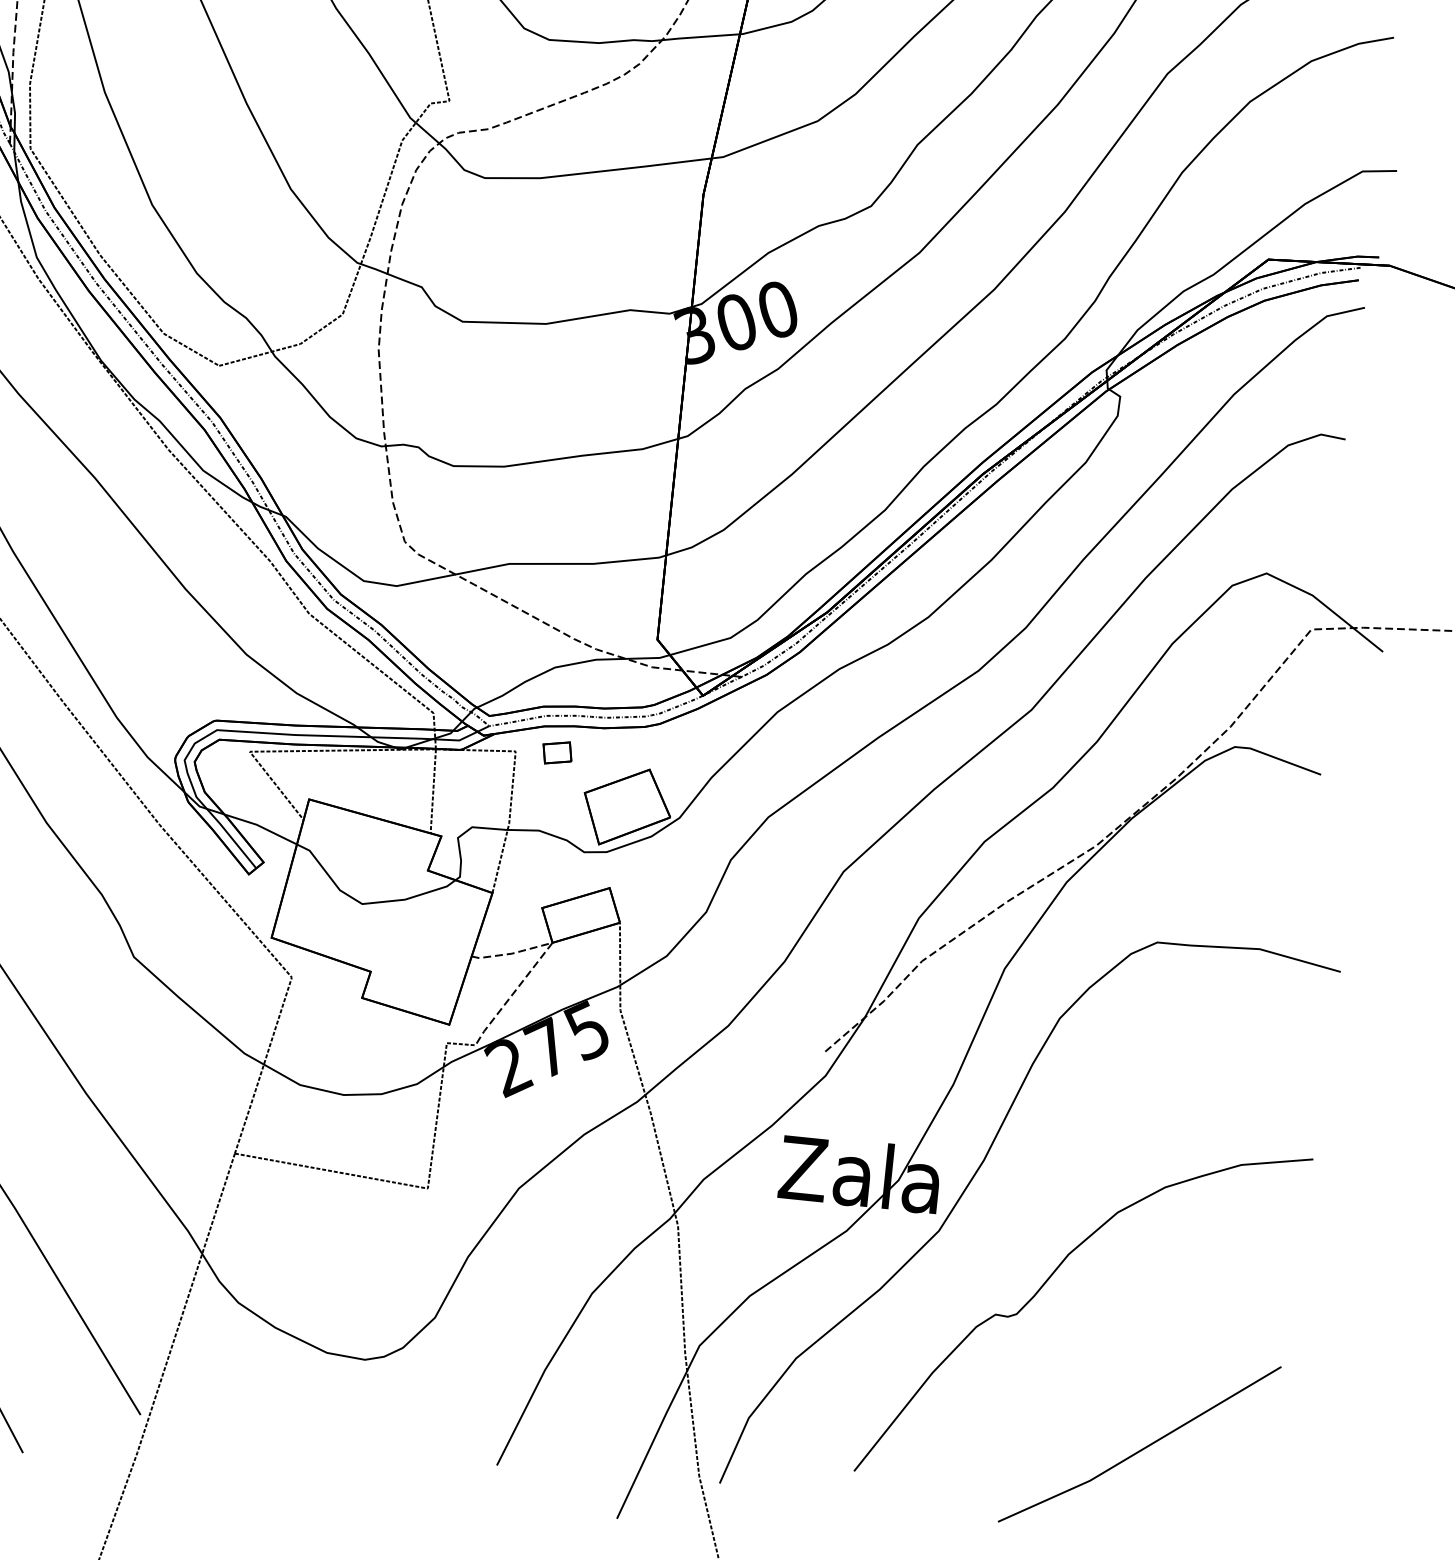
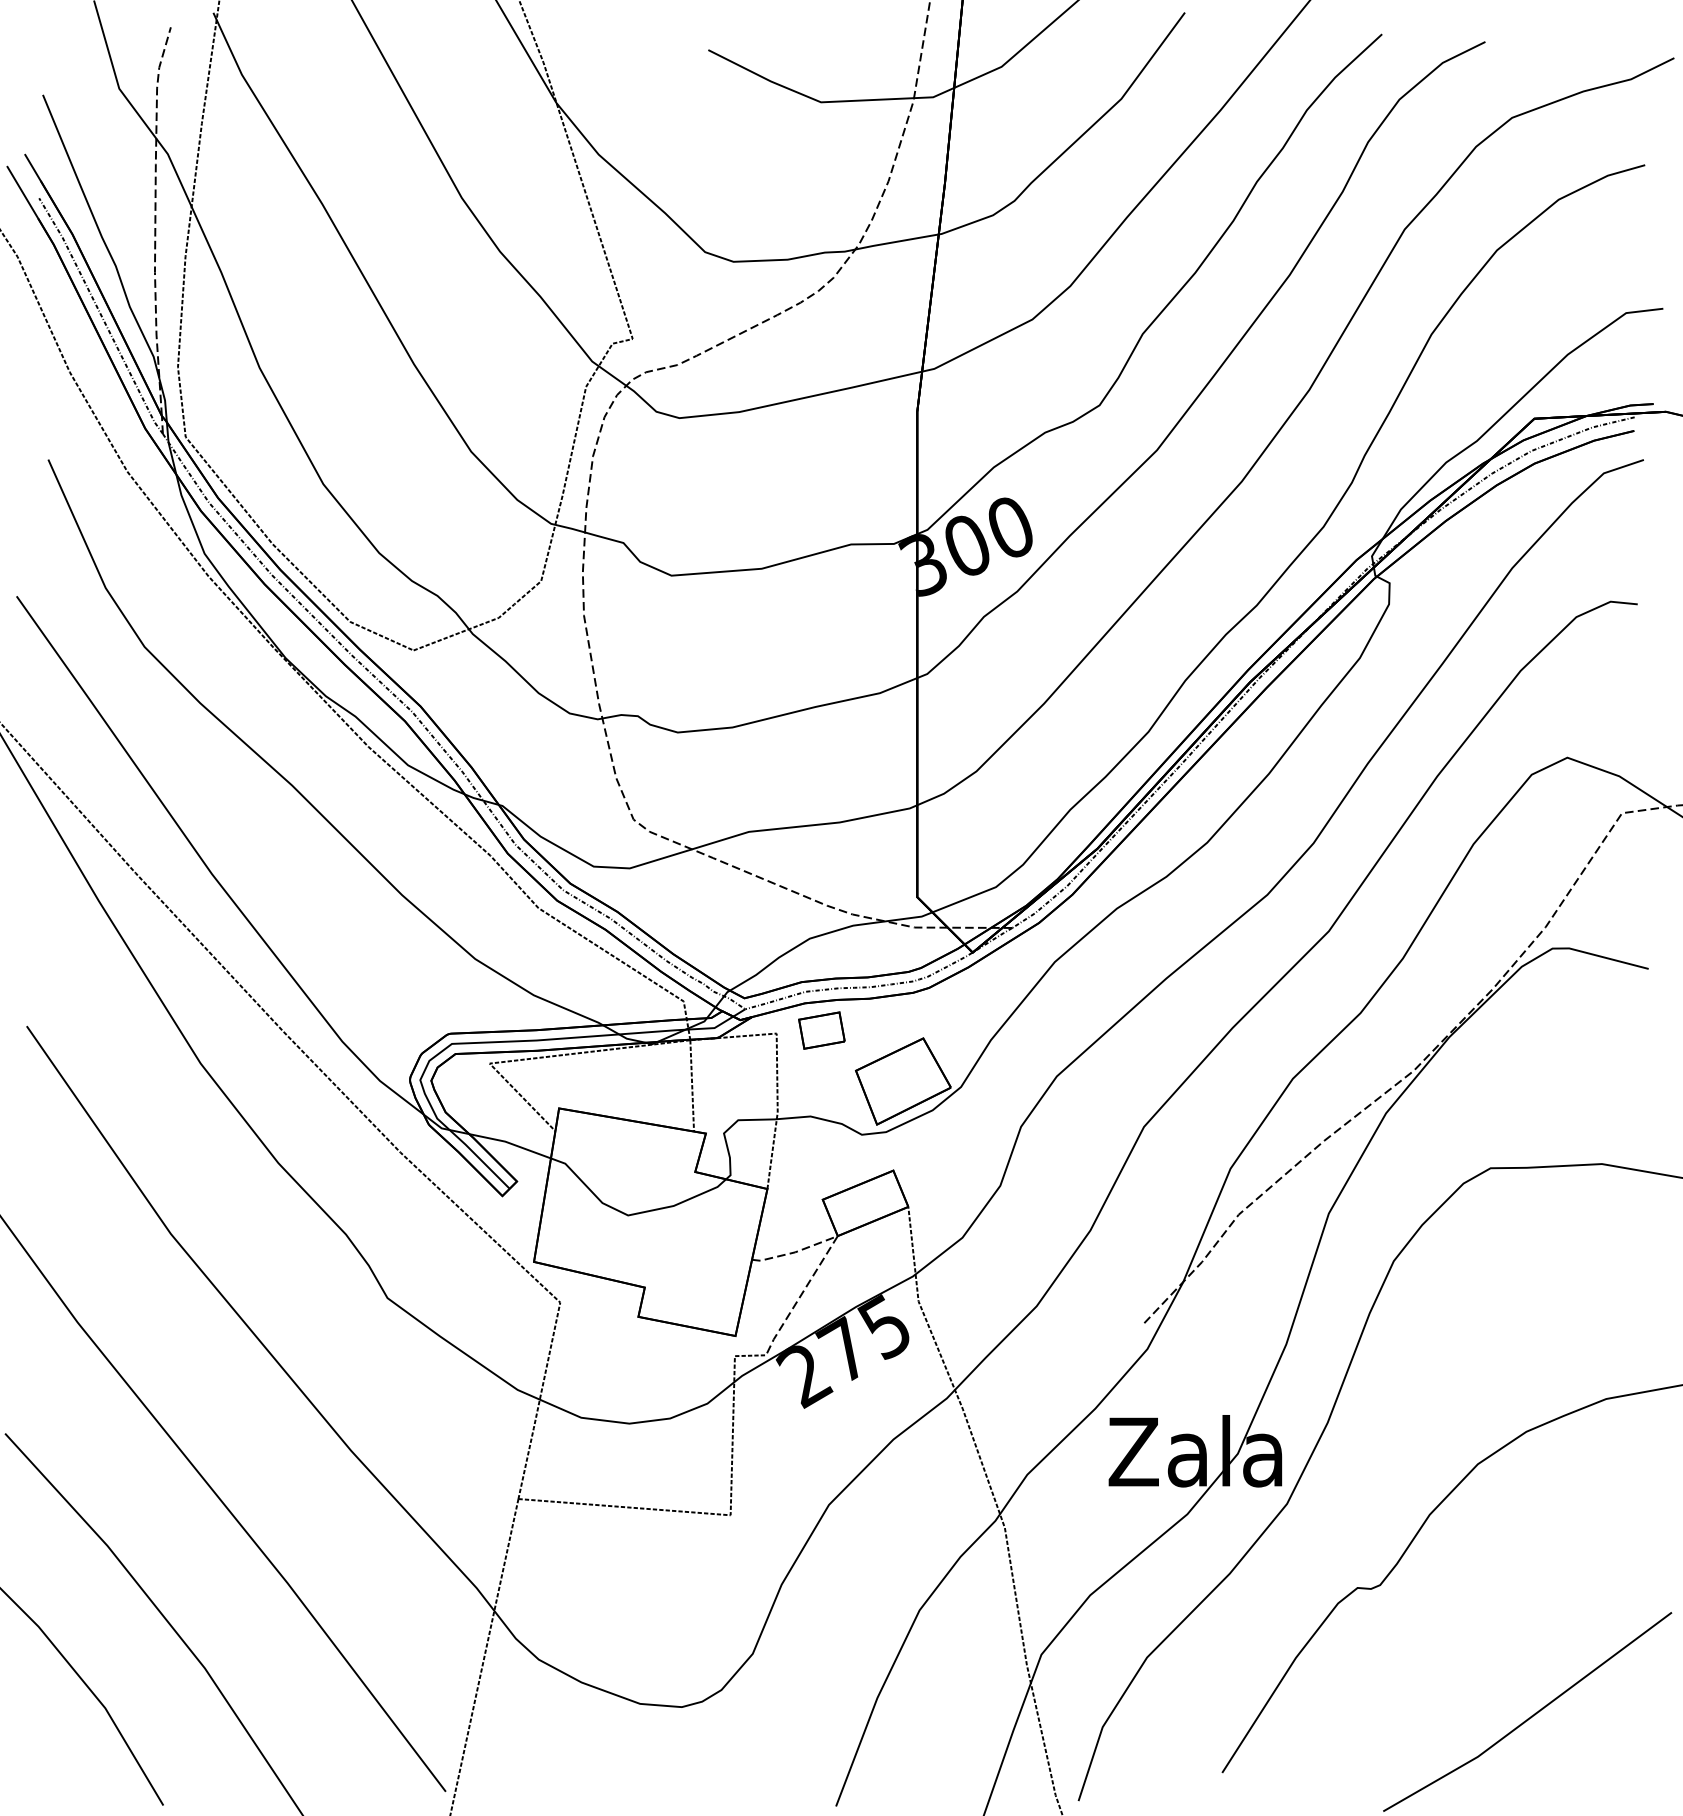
part: (557, 752) -> (821, 1030), size x1.43

